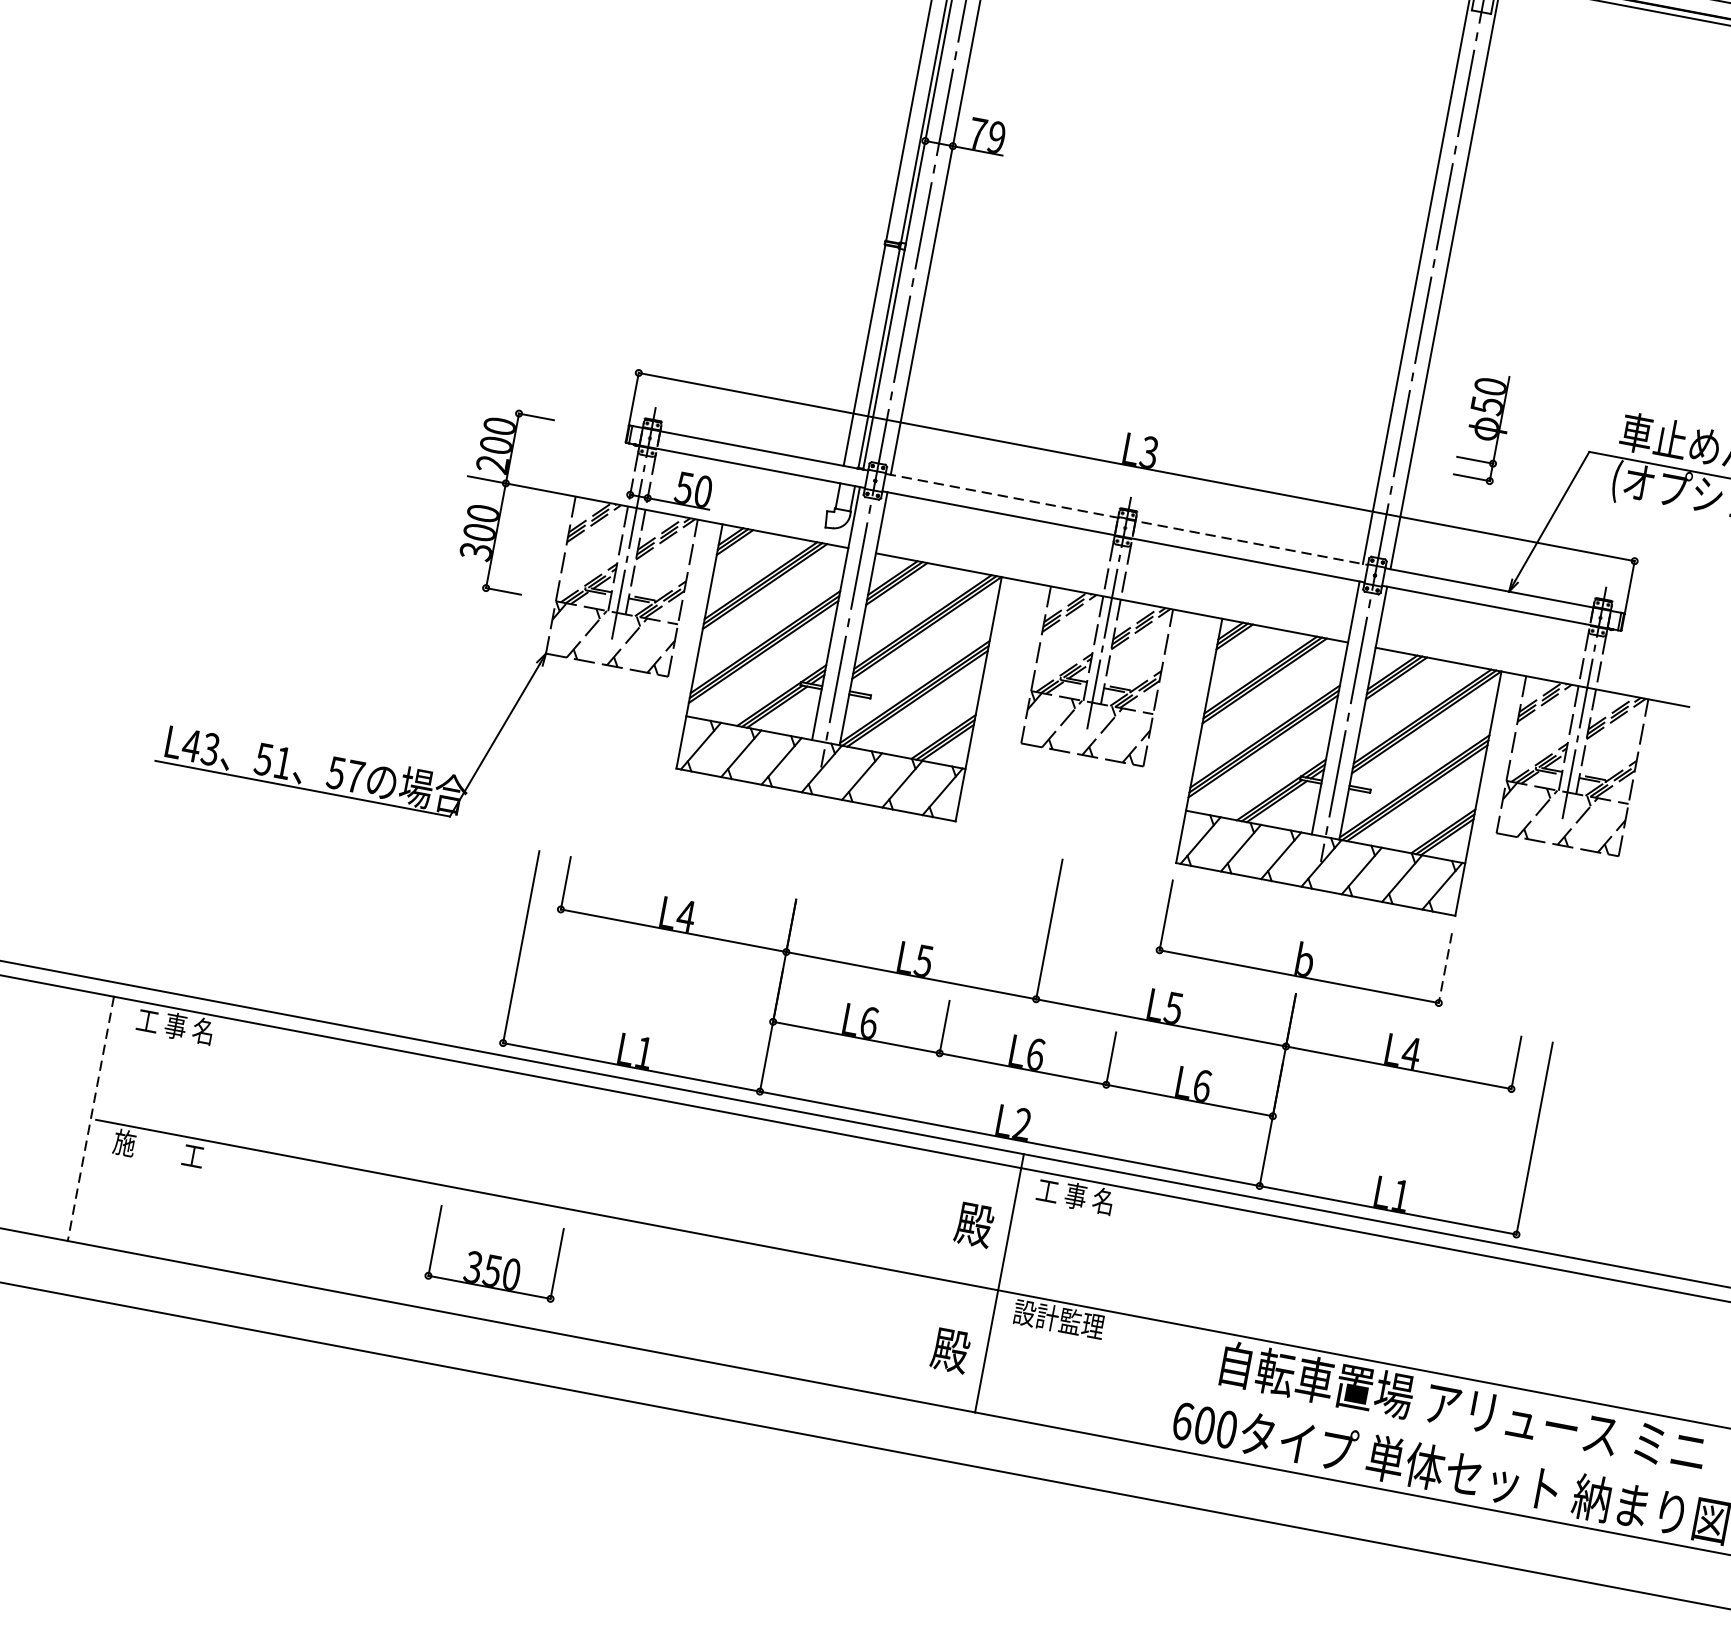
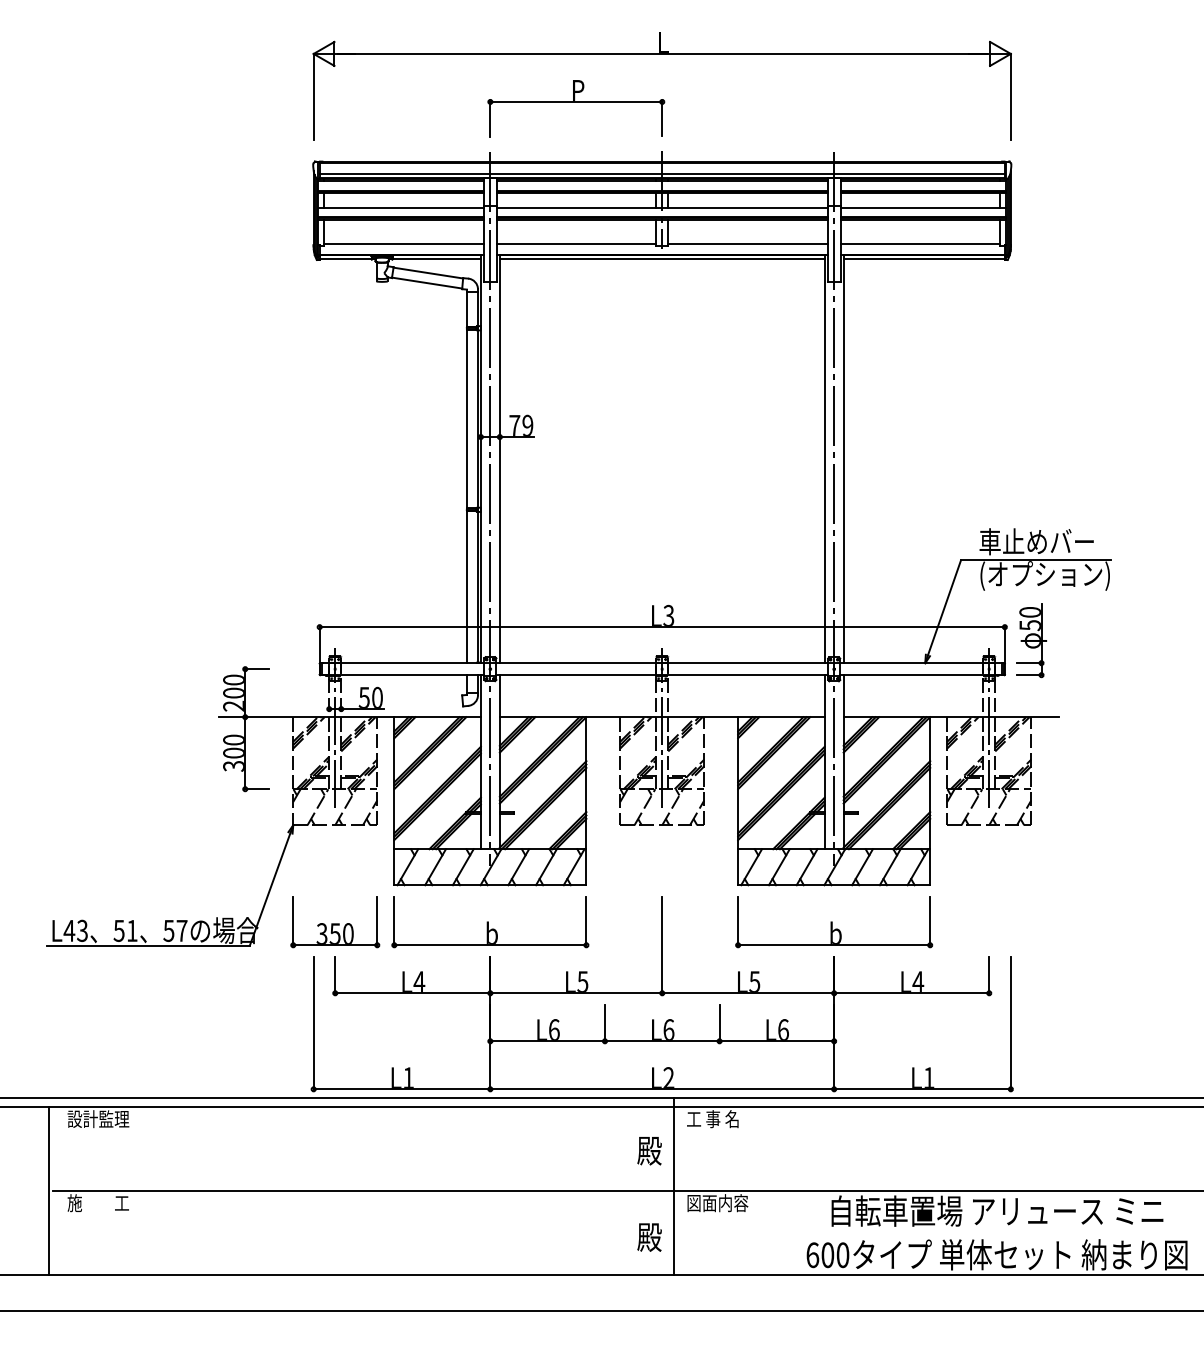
part: (1484, 427) -> (1031, 640), moved
line: (1127, 519) -> (662, 663), dashed -> solid
part: (805, 849) -> (490, 922), added
line: (1445, 968) -> (930, 921), dashed -> solid
text: (182, 1027) -> (98, 1119), 工 事 名 -> 設計監理
line: (91, 1119) -> (49, 1191), dashed -> solid
part: (496, 1254) -> (335, 922), moved
text: (1058, 1319) -> (717, 1203), 設計監理 -> 図面内容

